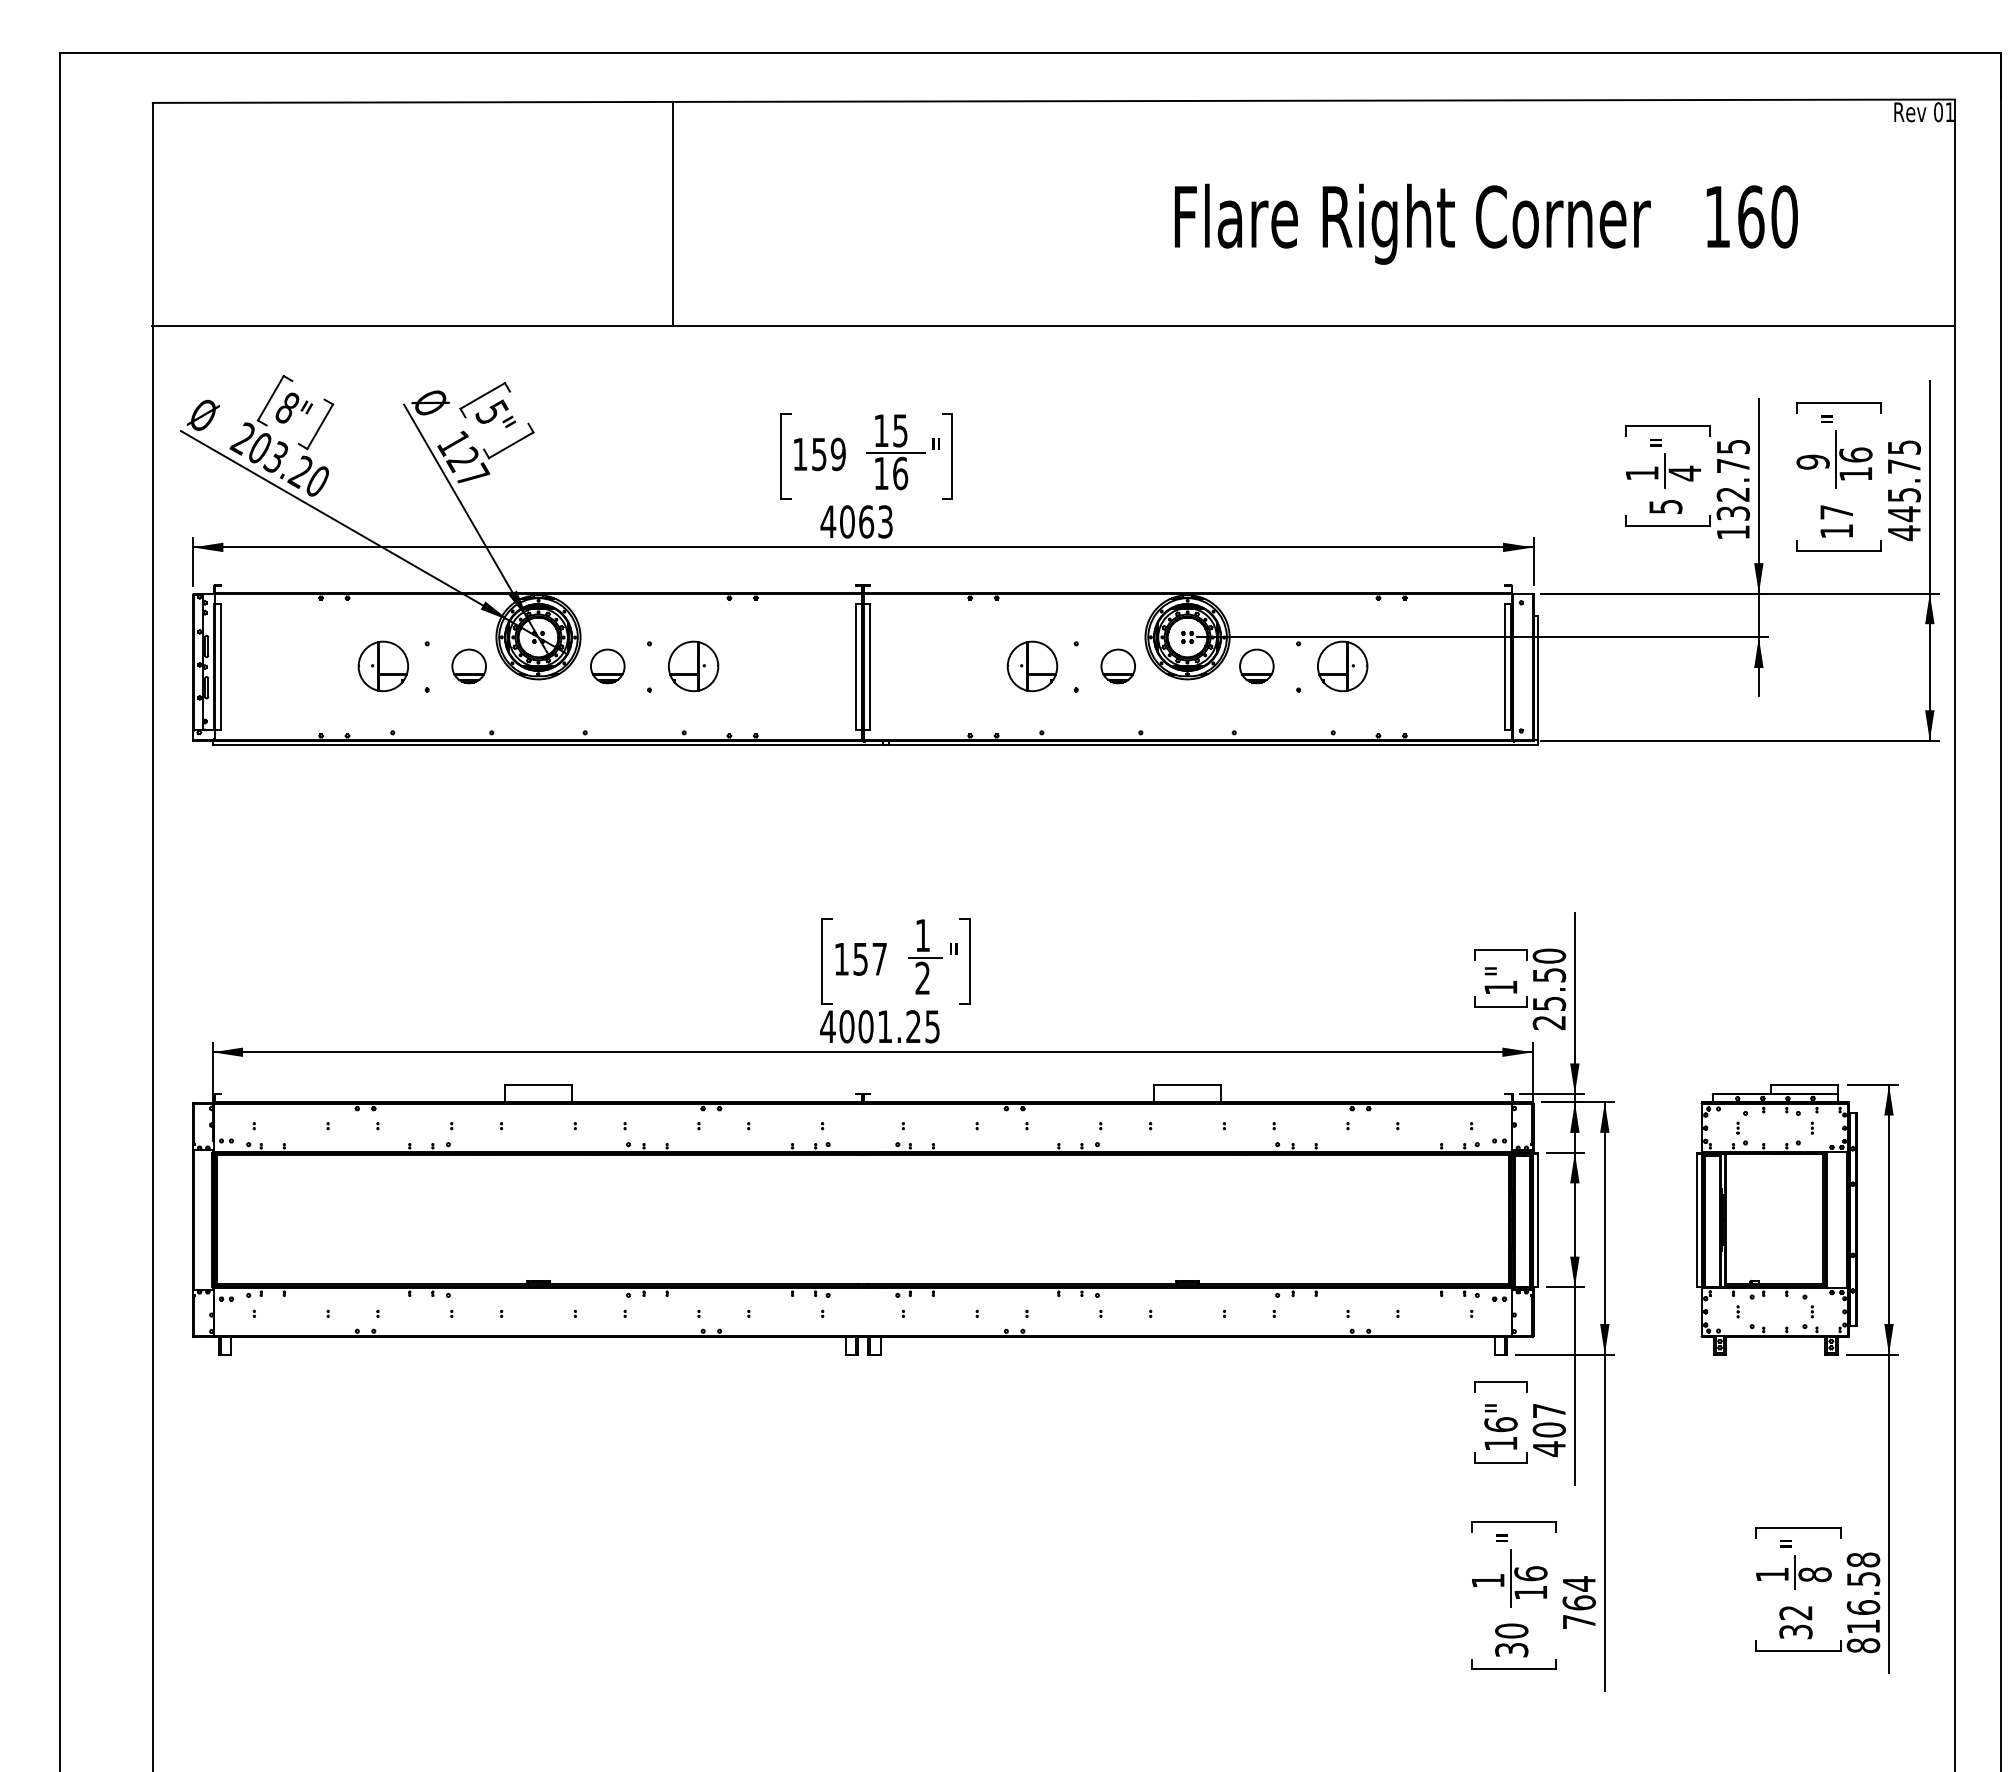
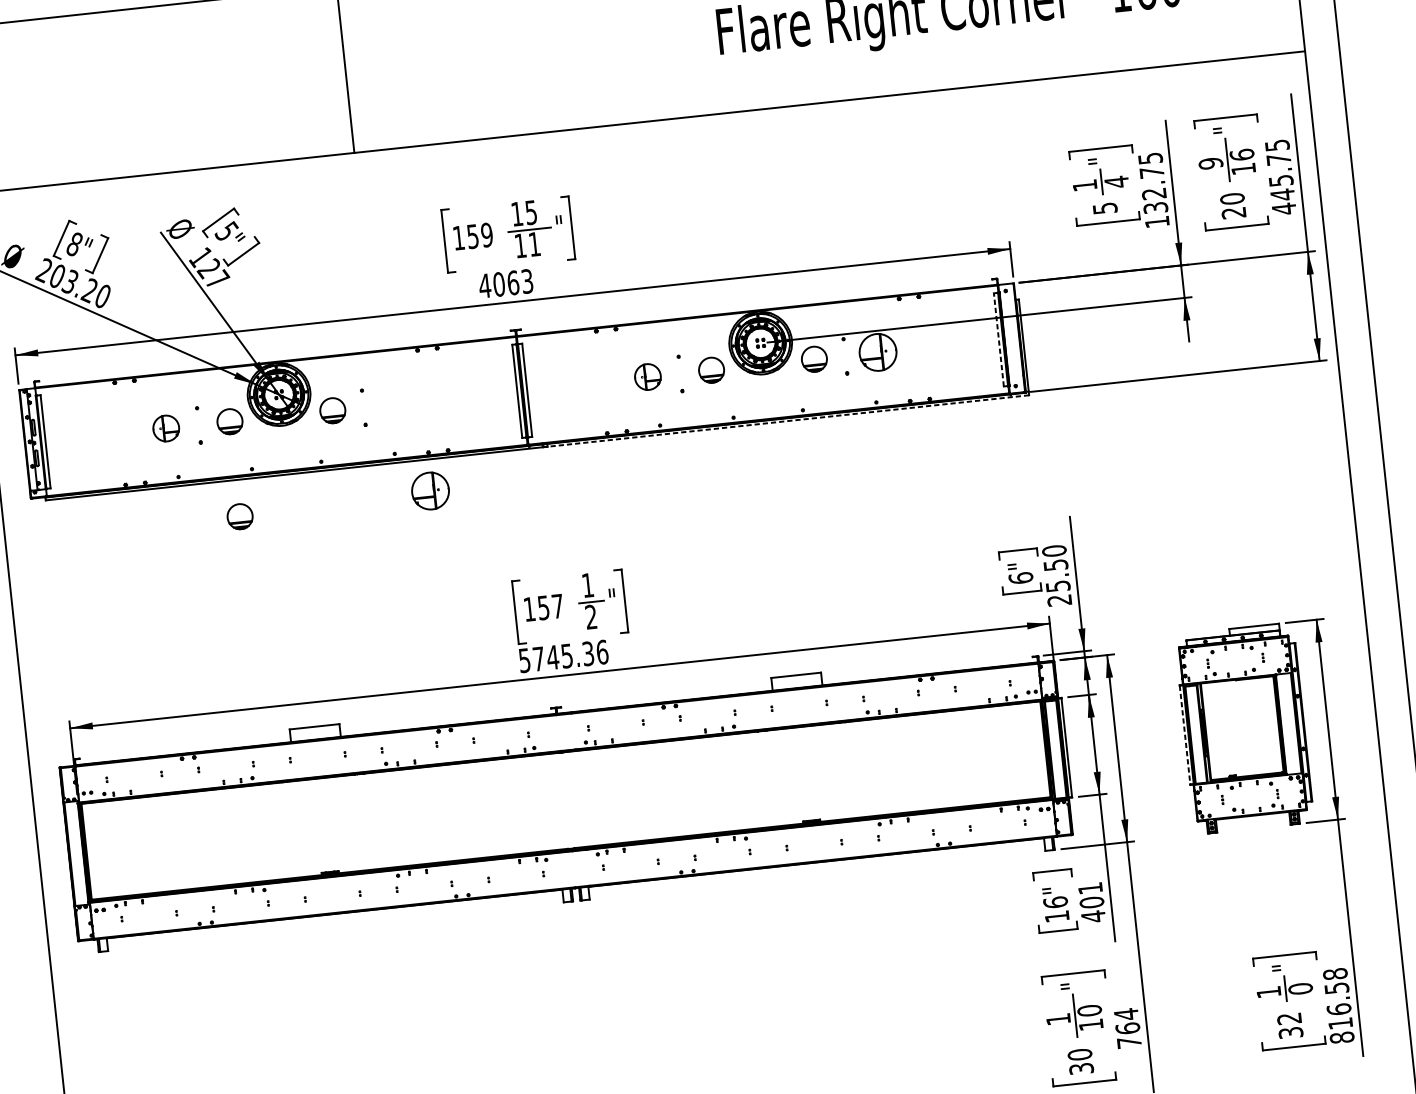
text: (900, 473) -> (534, 244), 16 -> 11
text: (1836, 521) -> (1233, 205), 17 -> 20
part: (382, 666) -> (165, 428), size x0.7
part: (693, 666) -> (430, 491), moved
part: (1032, 666) -> (647, 377), size x0.7
line: (1505, 666) -> (998, 339), solid -> dashed
line: (1210, 745) -> (786, 421), solid -> dashed
part: (468, 794) -> (239, 516), added
text: (1500, 987) -> (1020, 578), 1" -> 6"
text: (880, 1026) -> (563, 656), 4001.25 -> 5745.36
line: (1697, 1220) -> (1185, 735), solid -> dashed
text: (1549, 1410) -> (1090, 888), 407 -> 401
text: (1530, 1573) -> (1089, 1010), 16 -> 10
text: (1814, 1574) -> (1300, 988), 8 -> 0

